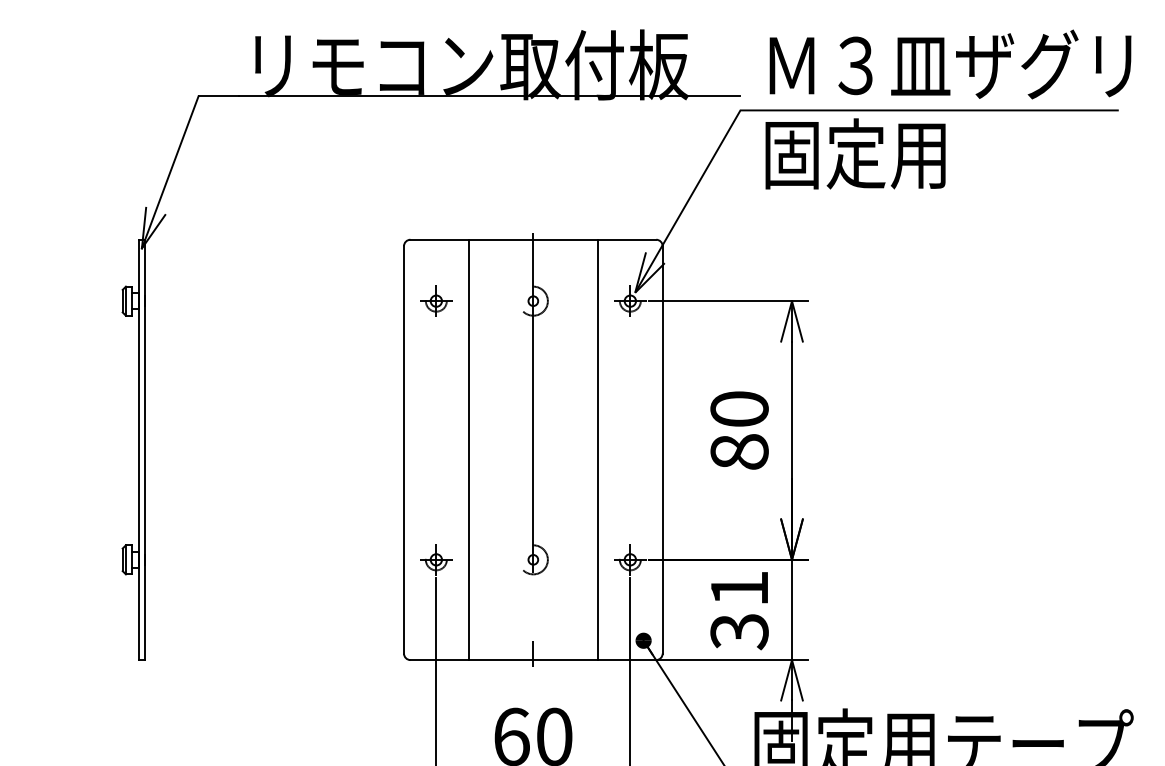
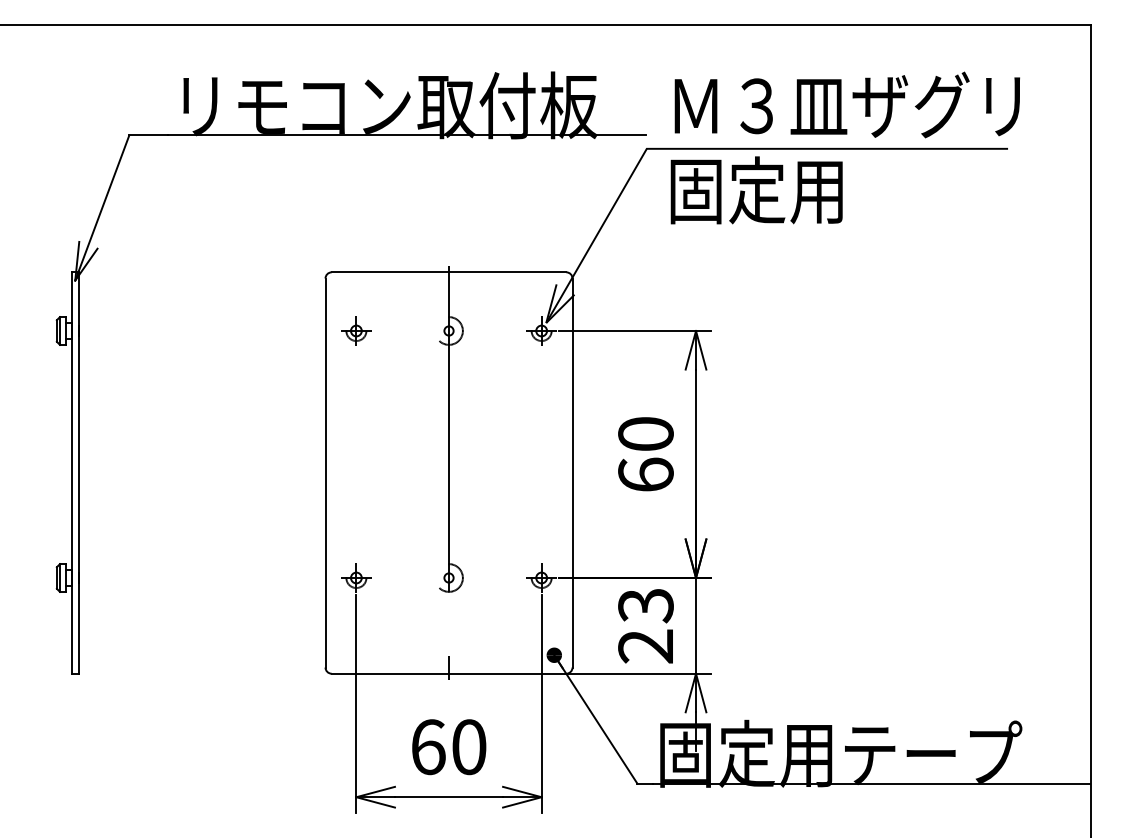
line: (468, 449) -> (387, 472), removed
line: (597, 449) -> (510, 472), removed
text: (739, 451) -> (645, 474), 80 -> 60
text: (739, 610) -> (645, 626), 31 -> 23

